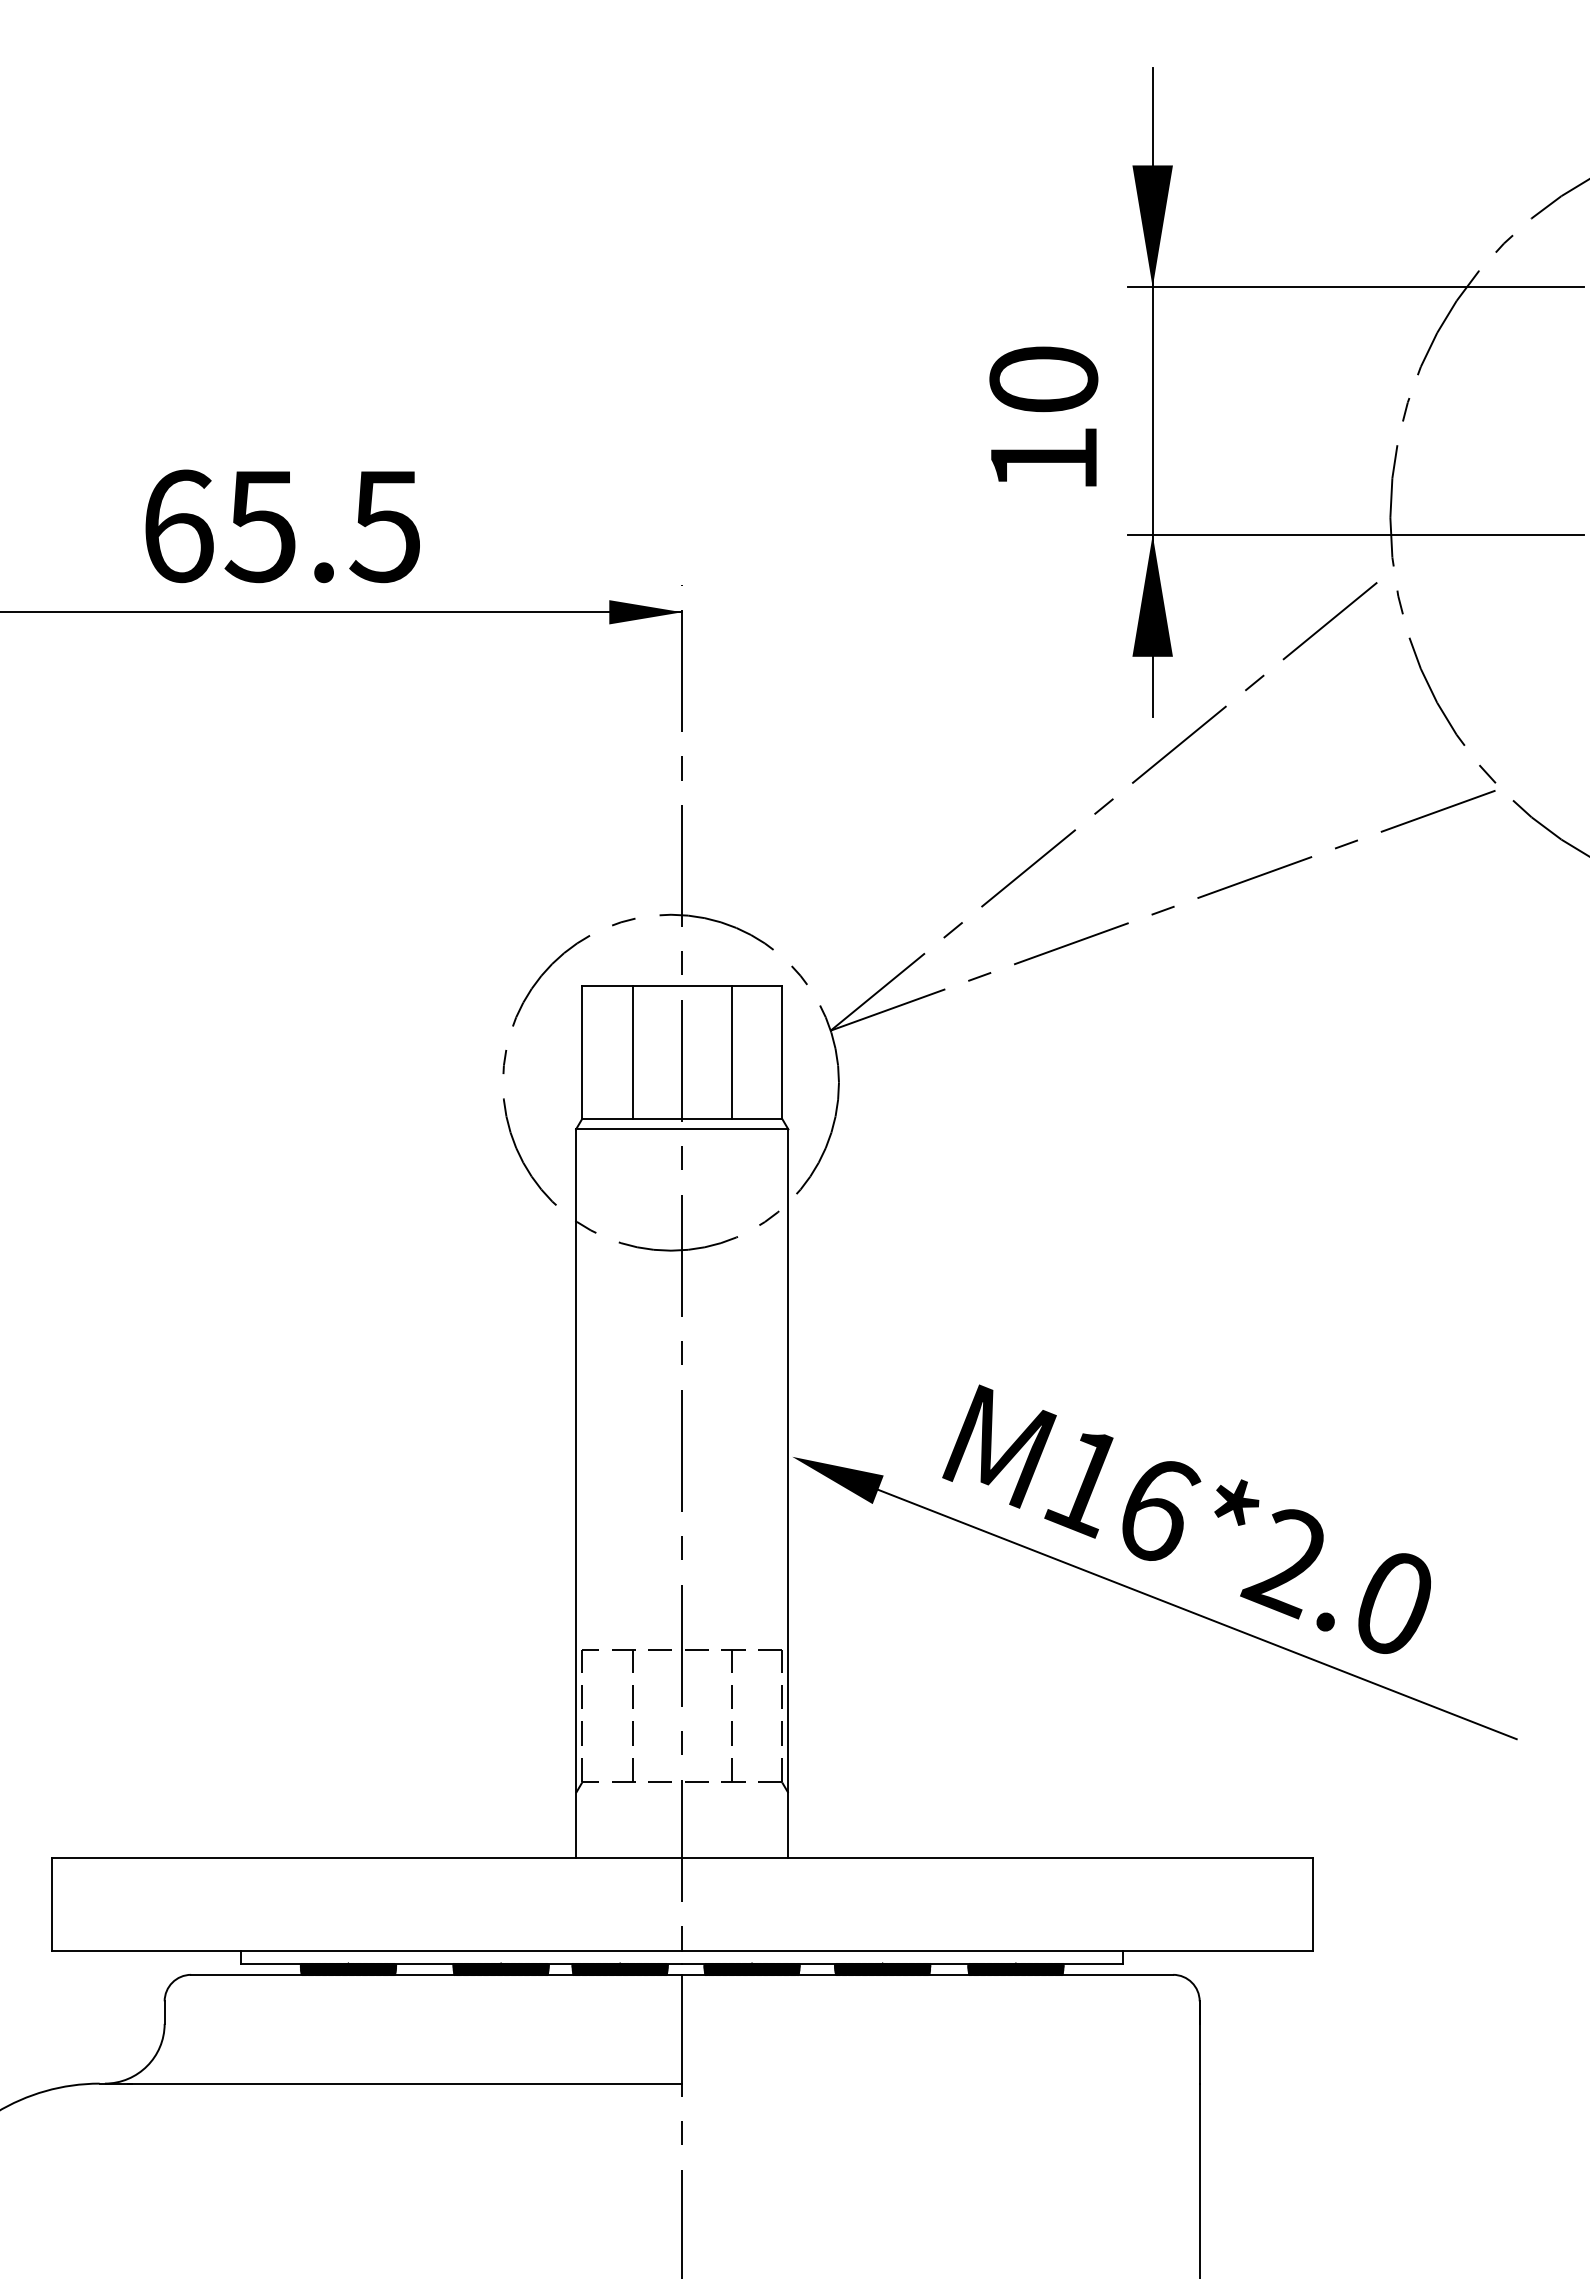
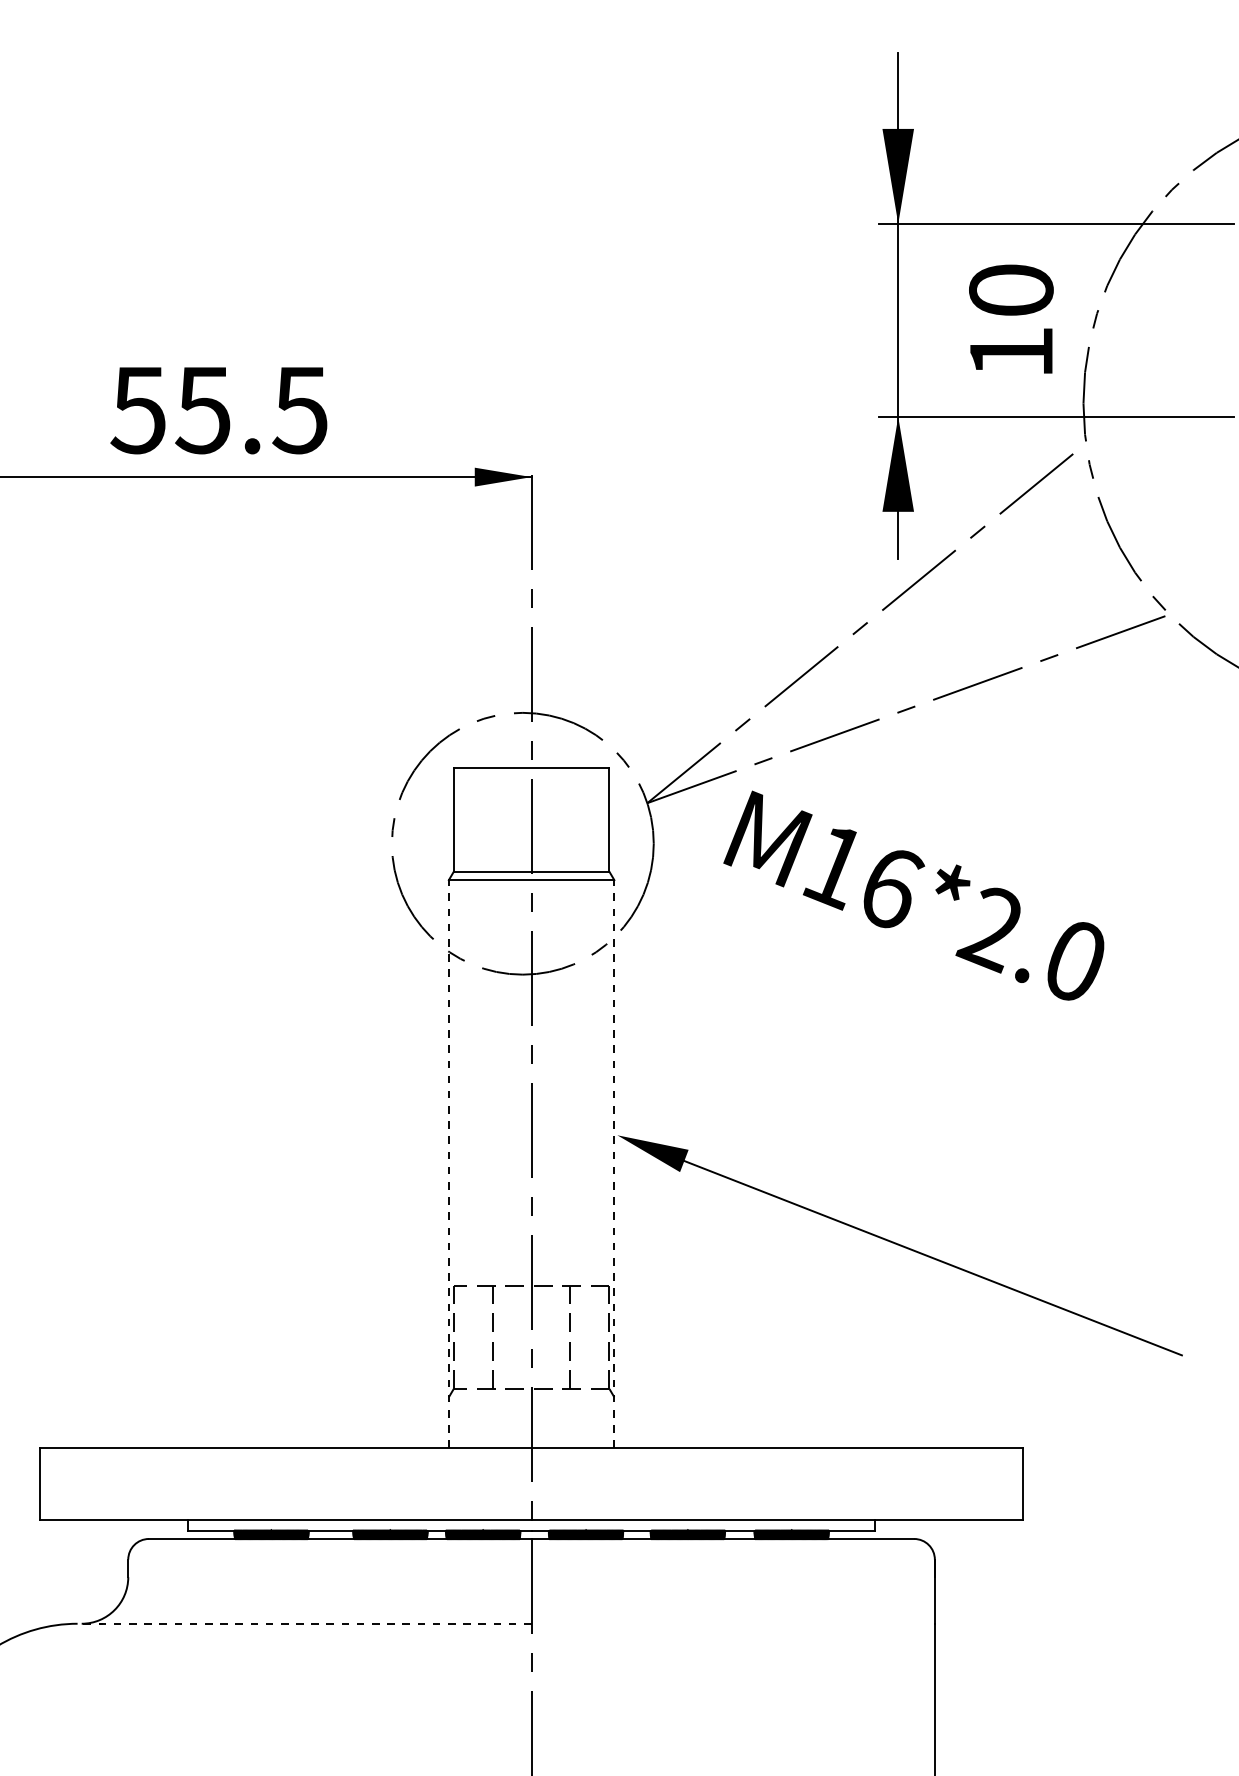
text: (1043, 416) -> (1011, 319), moved
text: (177, 526) -> (138, 410), 65.5 -> 55.5
line: (632, 1052) -> (492, 820), removed
line: (731, 1052) -> (570, 820), removed
line: (576, 1493) -> (449, 1163), solid -> dashed
line: (788, 1493) -> (614, 1163), solid -> dashed
text: (1186, 1518) -> (913, 895), moved
line: (390, 2083) -> (304, 1623), solid -> dashed

